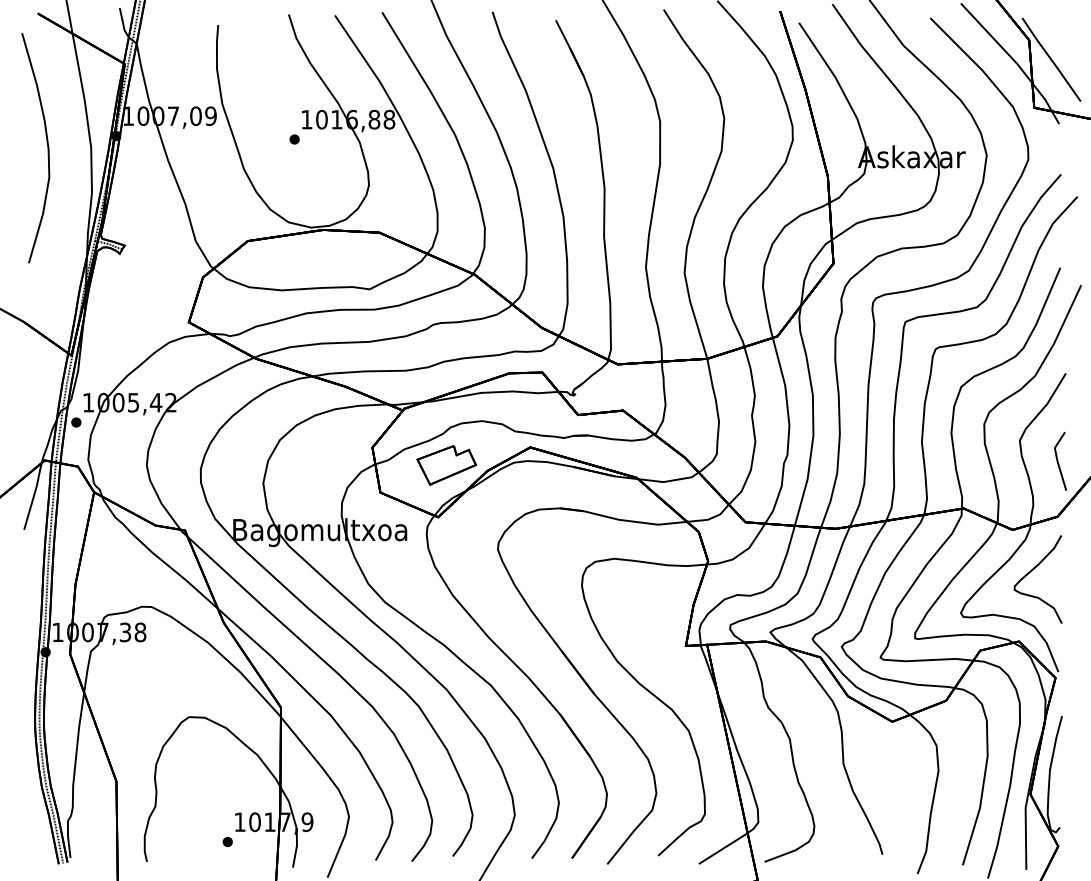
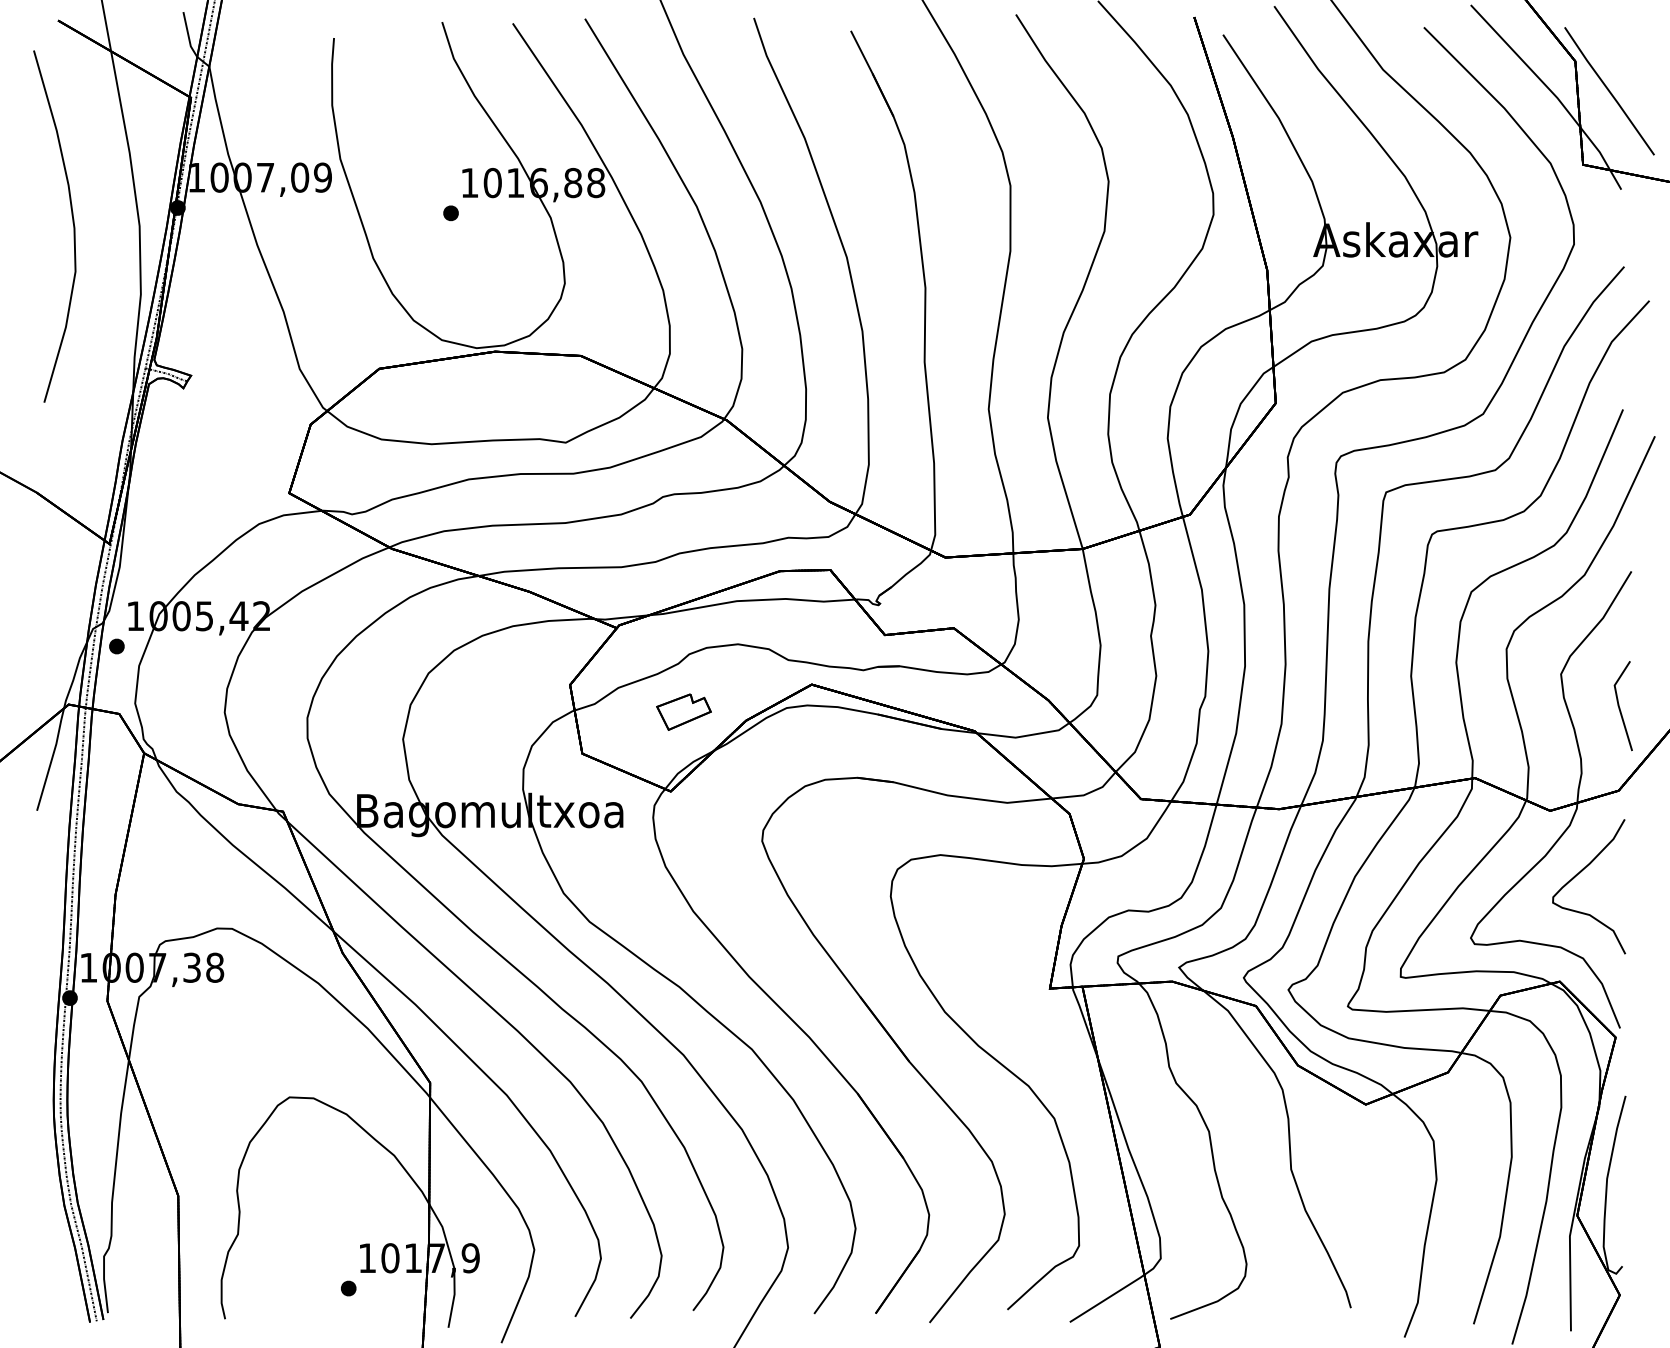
part: (446, 465) -> (683, 712), size x0.6

